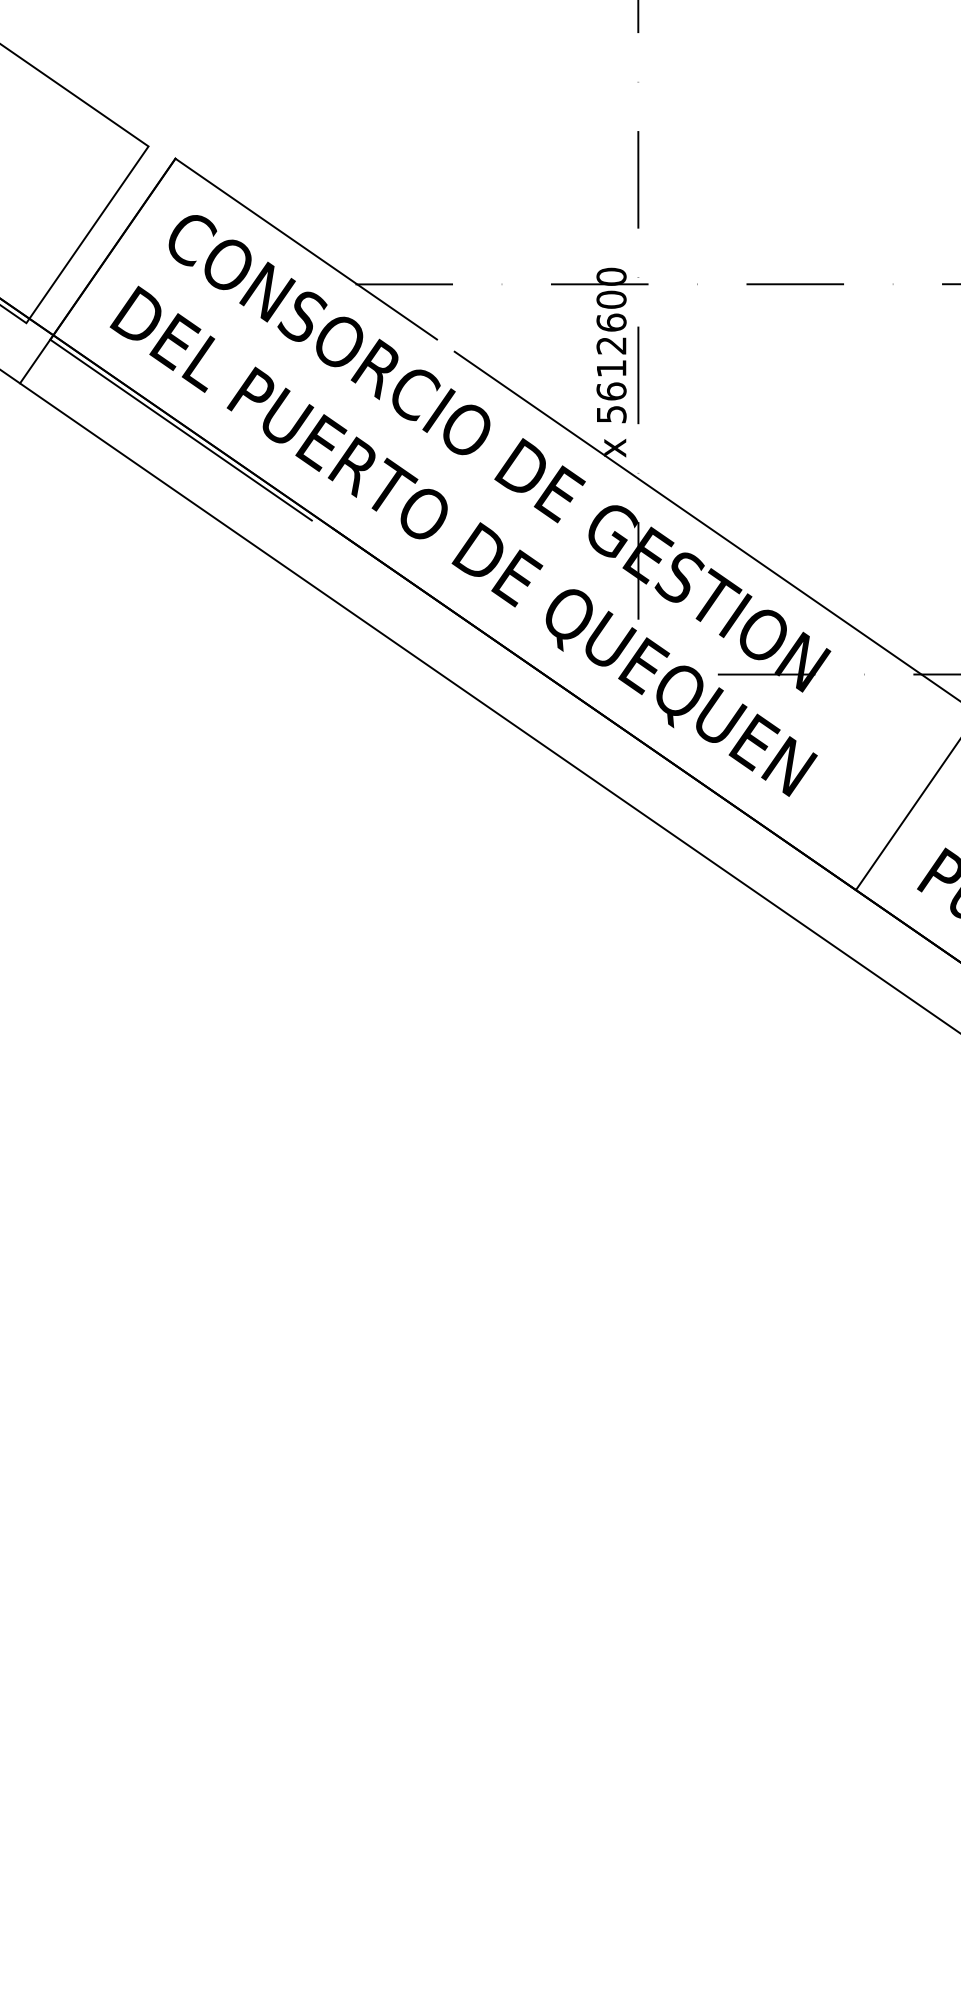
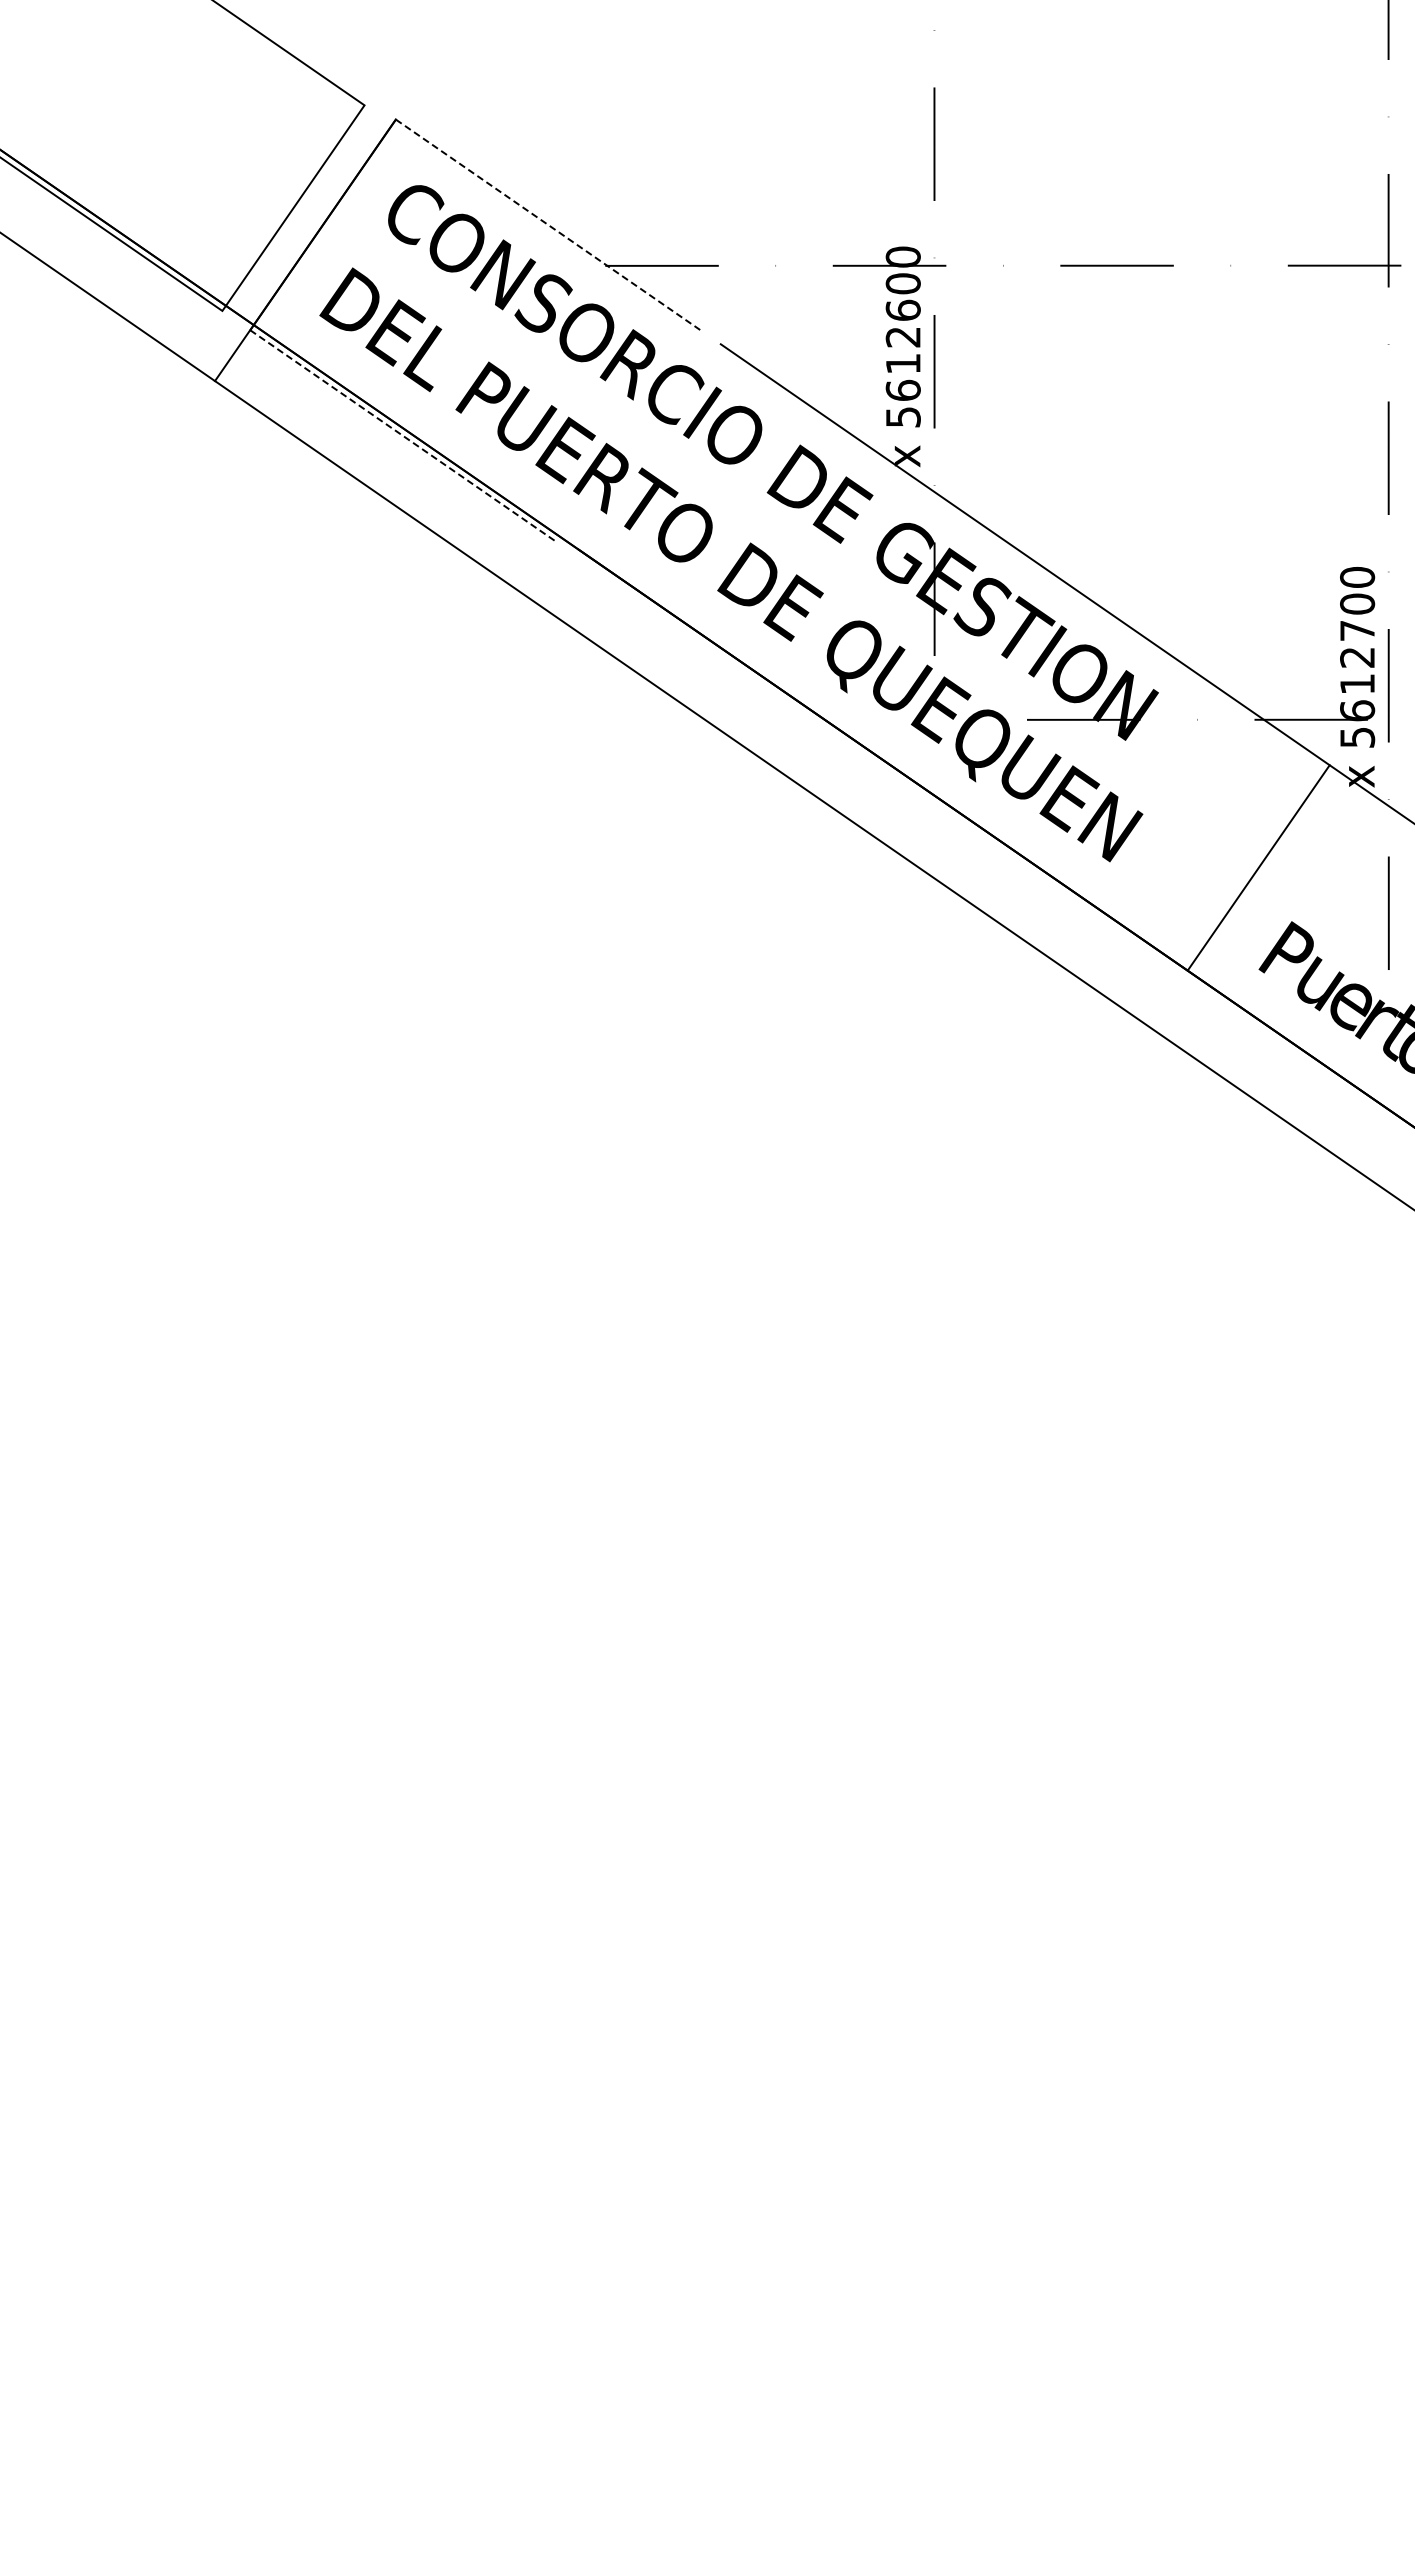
line: (306, 248) -> (548, 224), solid -> dashed
line: (181, 430) -> (402, 435), solid -> dashed

